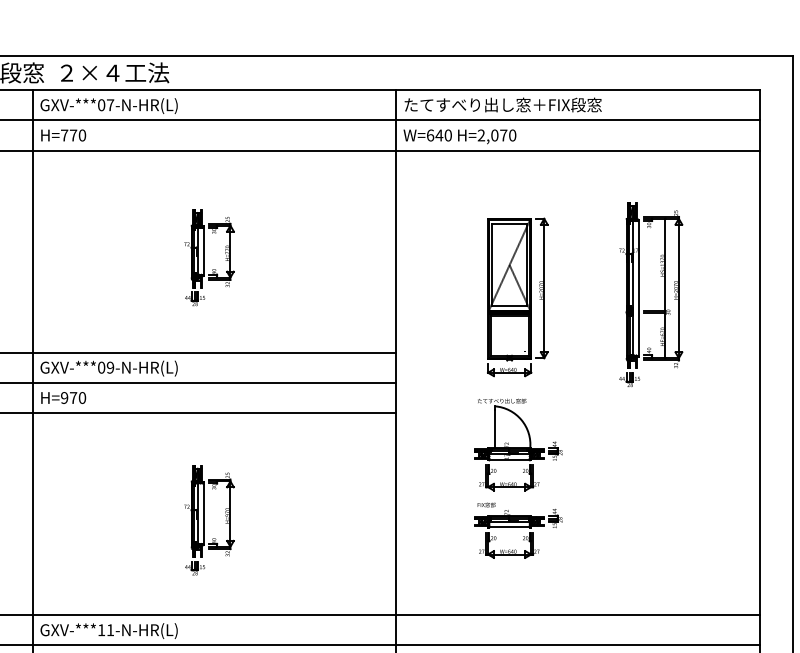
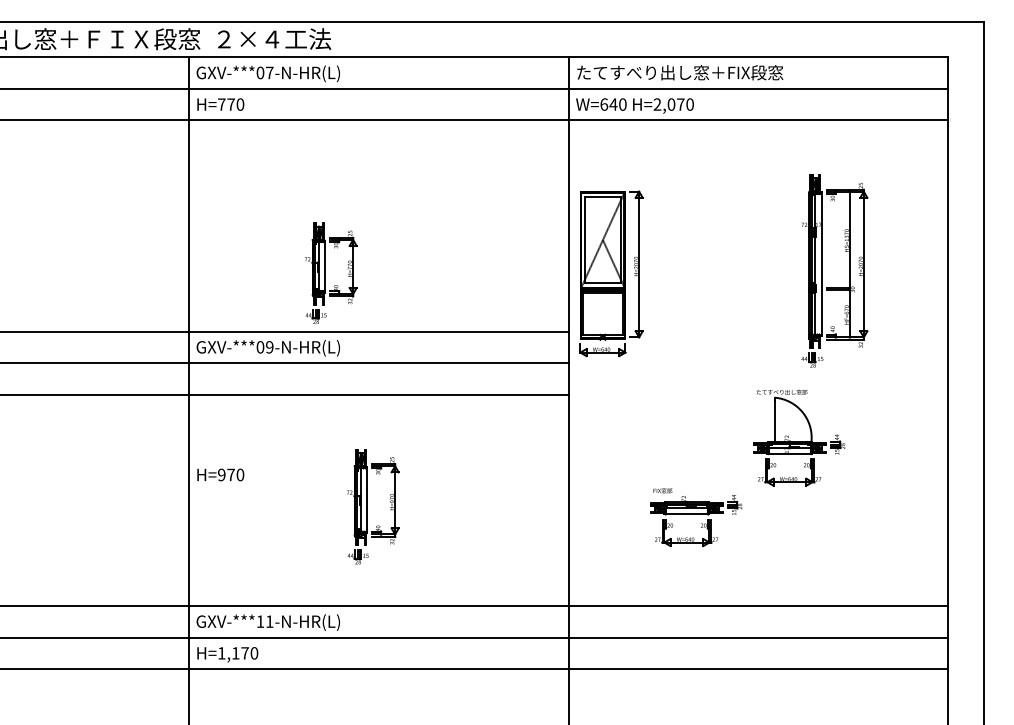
part: (209, 256) -> (331, 272), moved
part: (517, 297) -> (611, 273), moved
text: (63, 397) -> (220, 474), moved
part: (518, 444) -> (799, 437), moved

